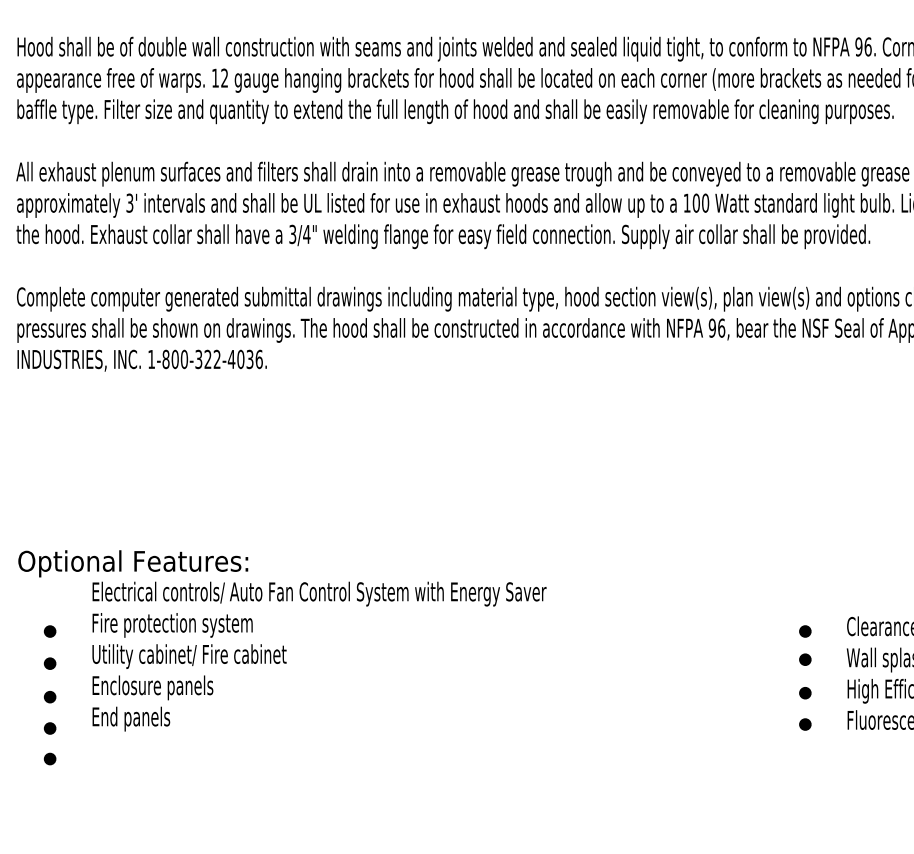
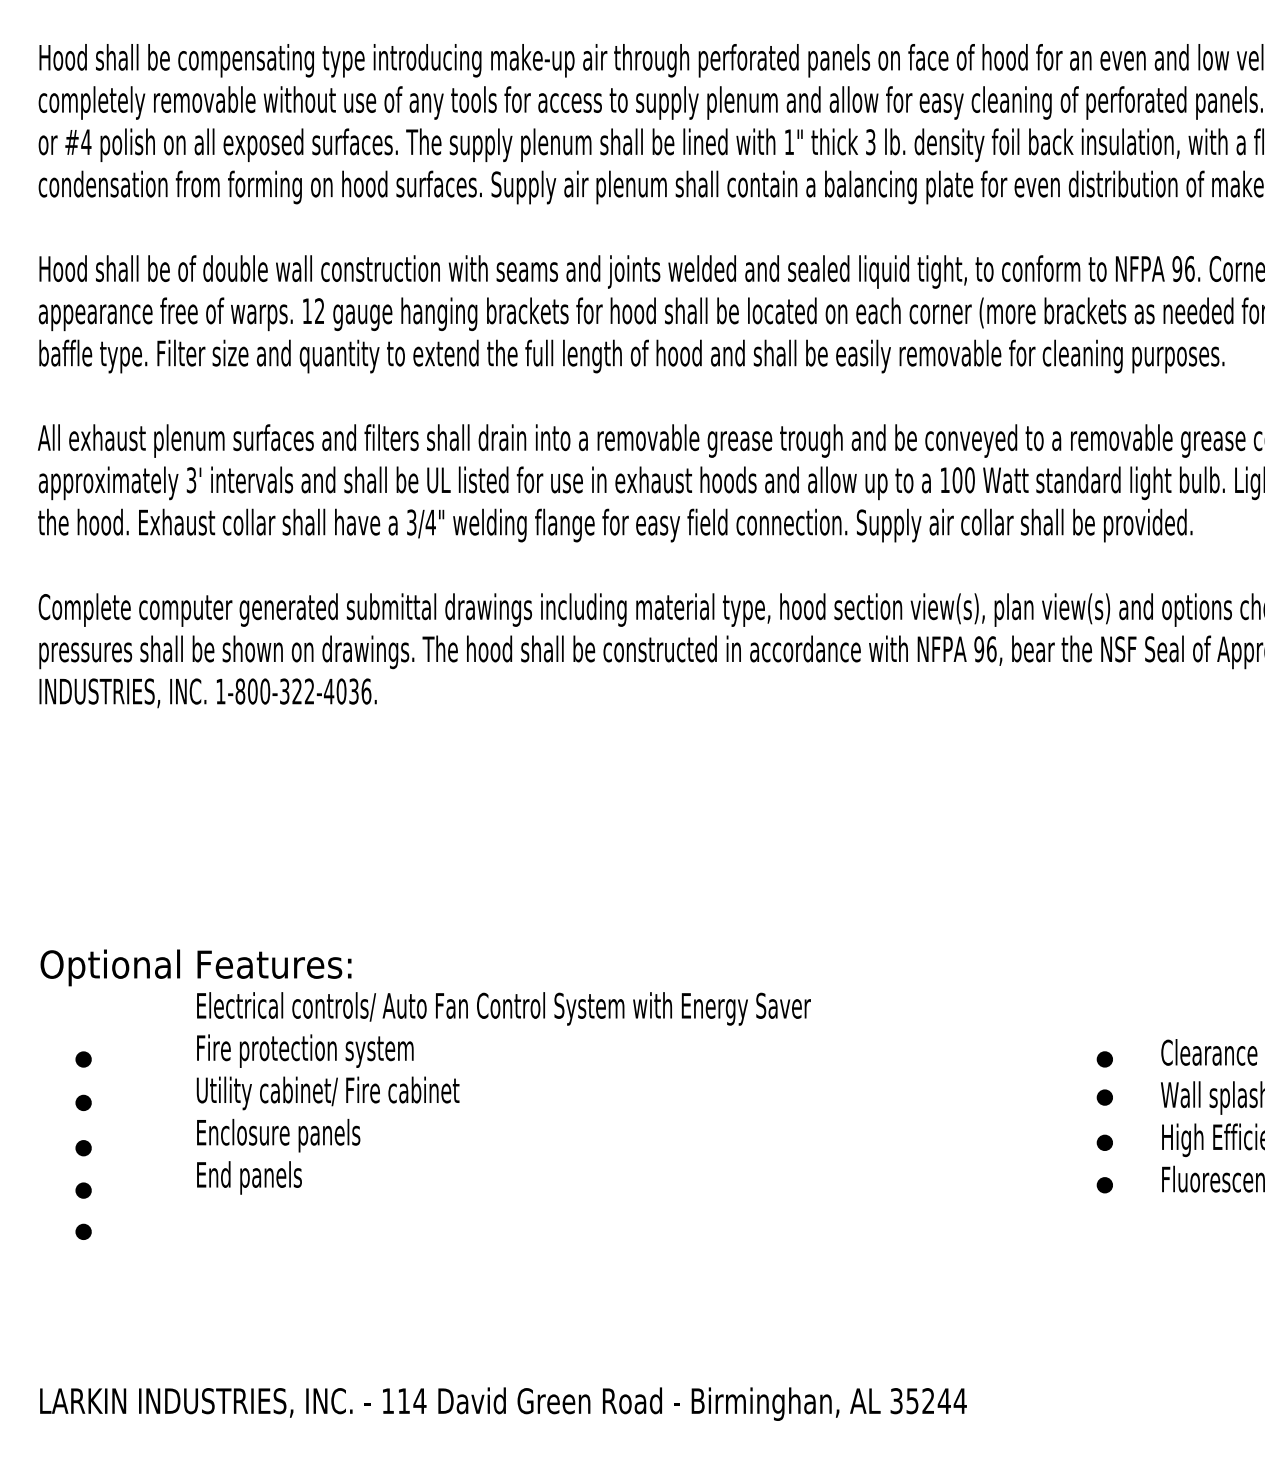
text: (319, 656) -> (503, 1093), moved

